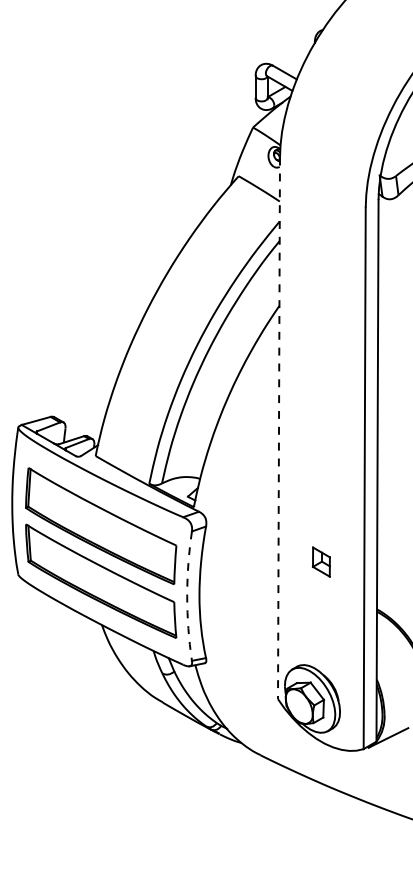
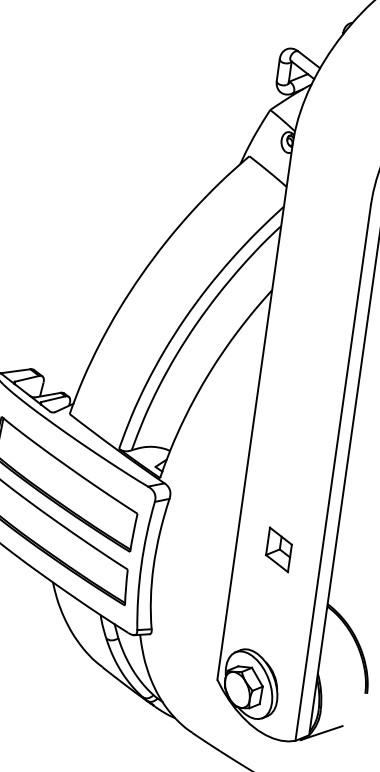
line: (279, 428) -> (255, 411), dashed -> solid
part: (321, 561) -> (279, 549), size x1.43
arc: (187, 596) -> (141, 565), dashed -> solid

